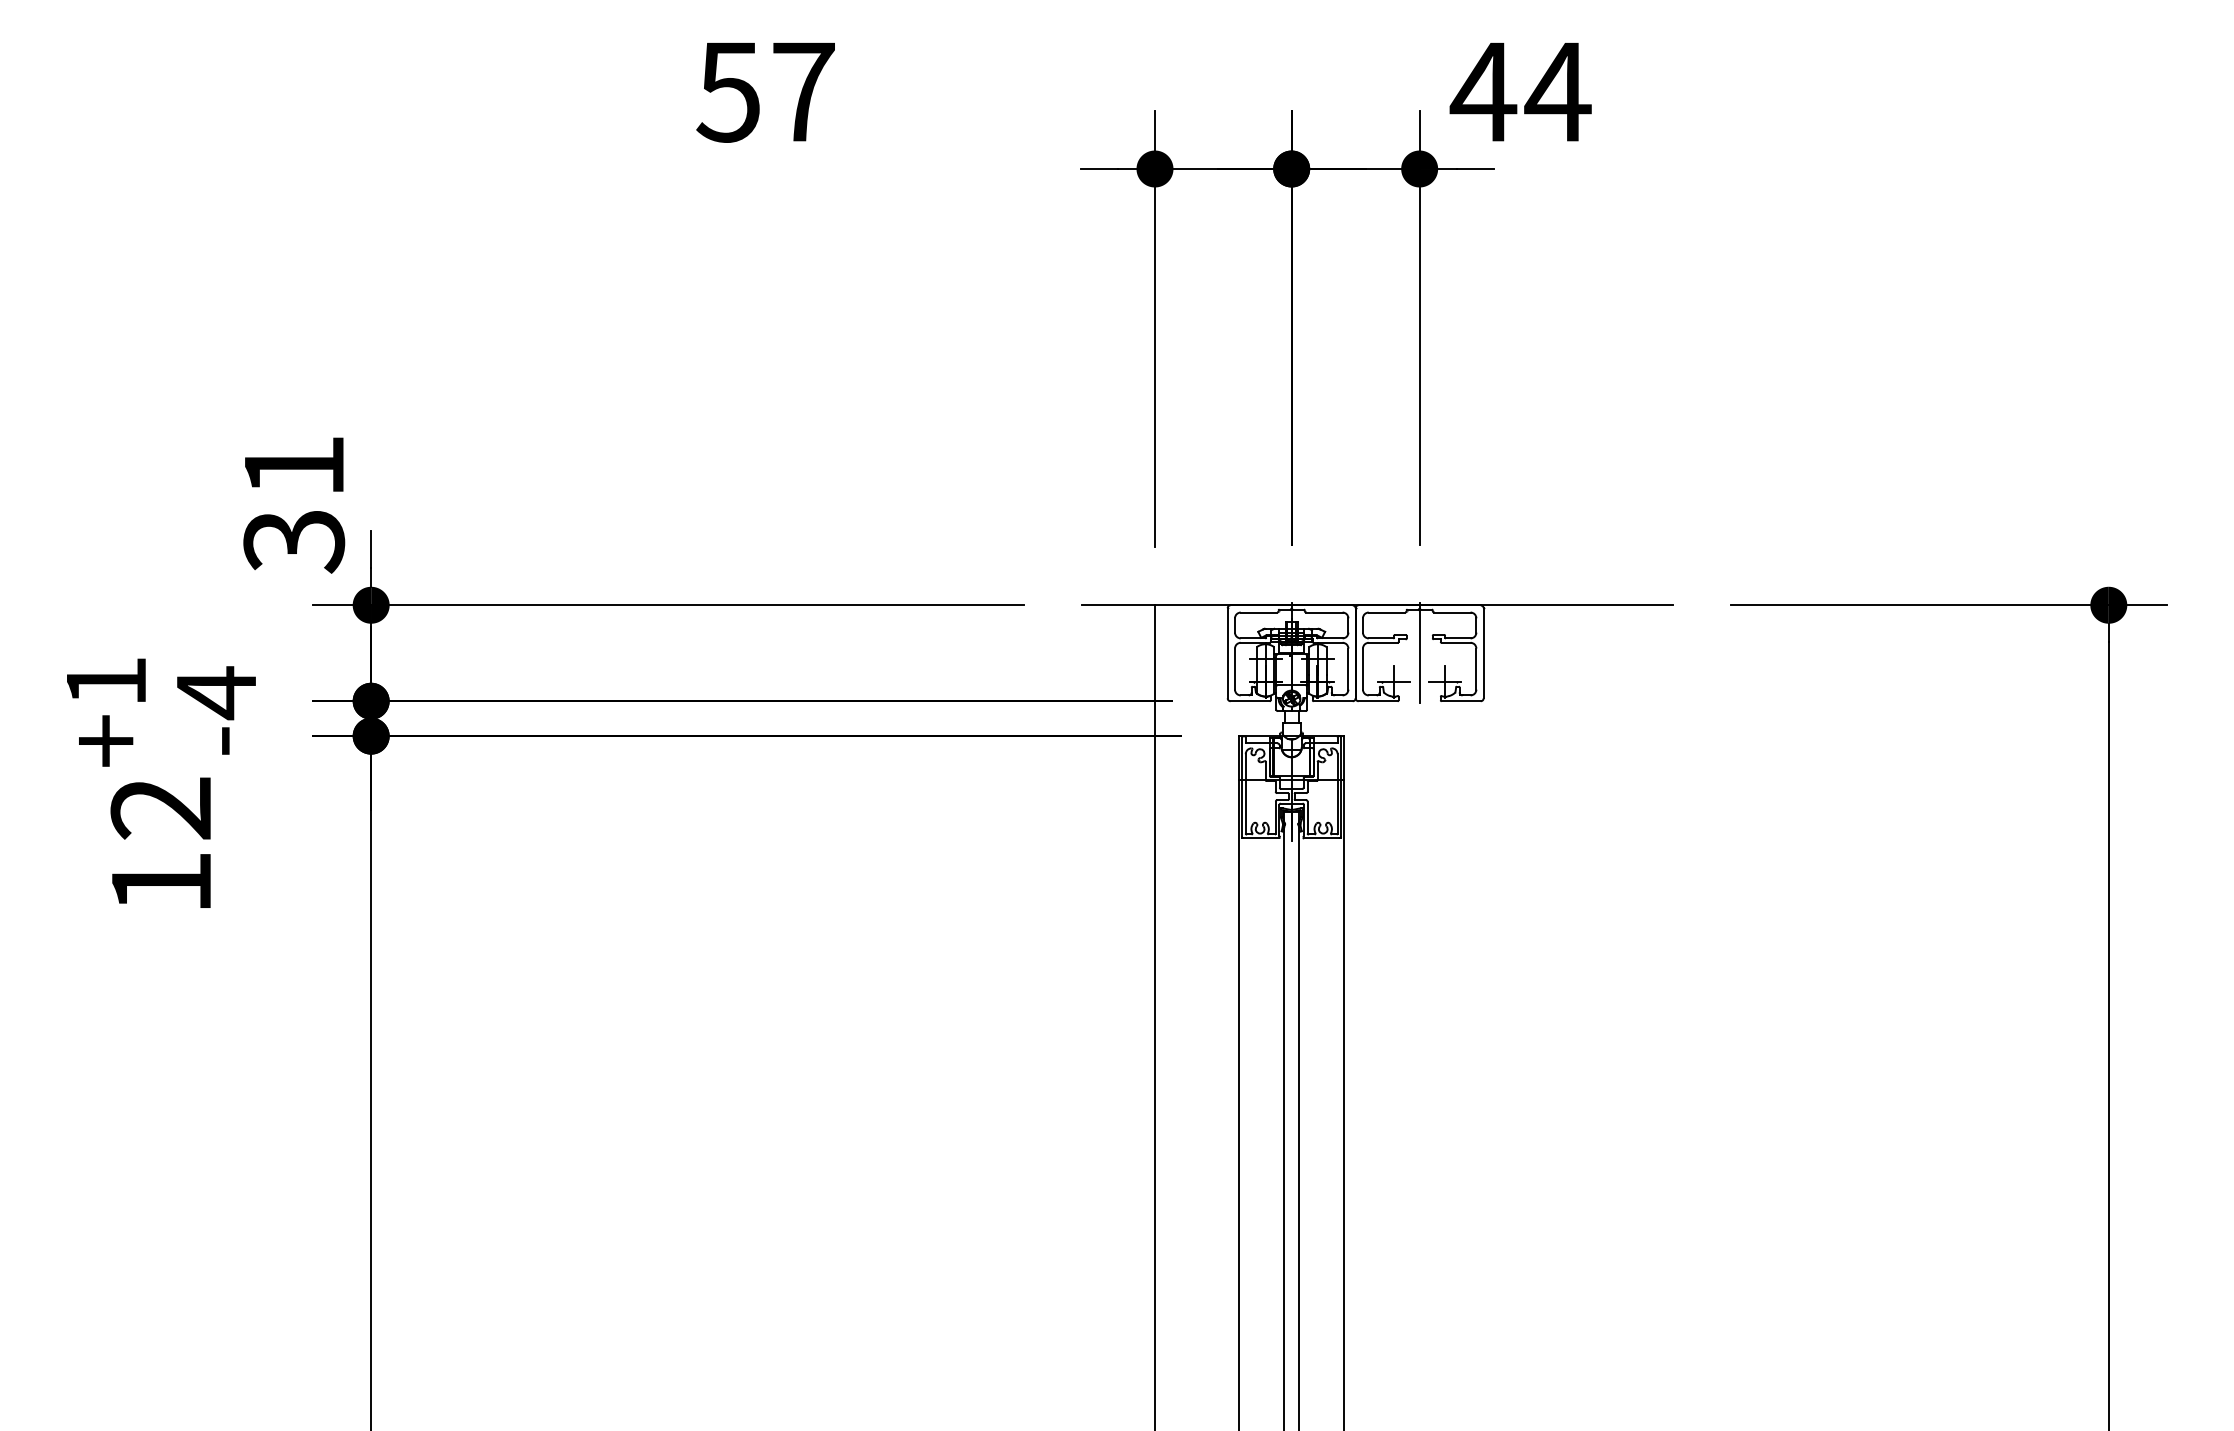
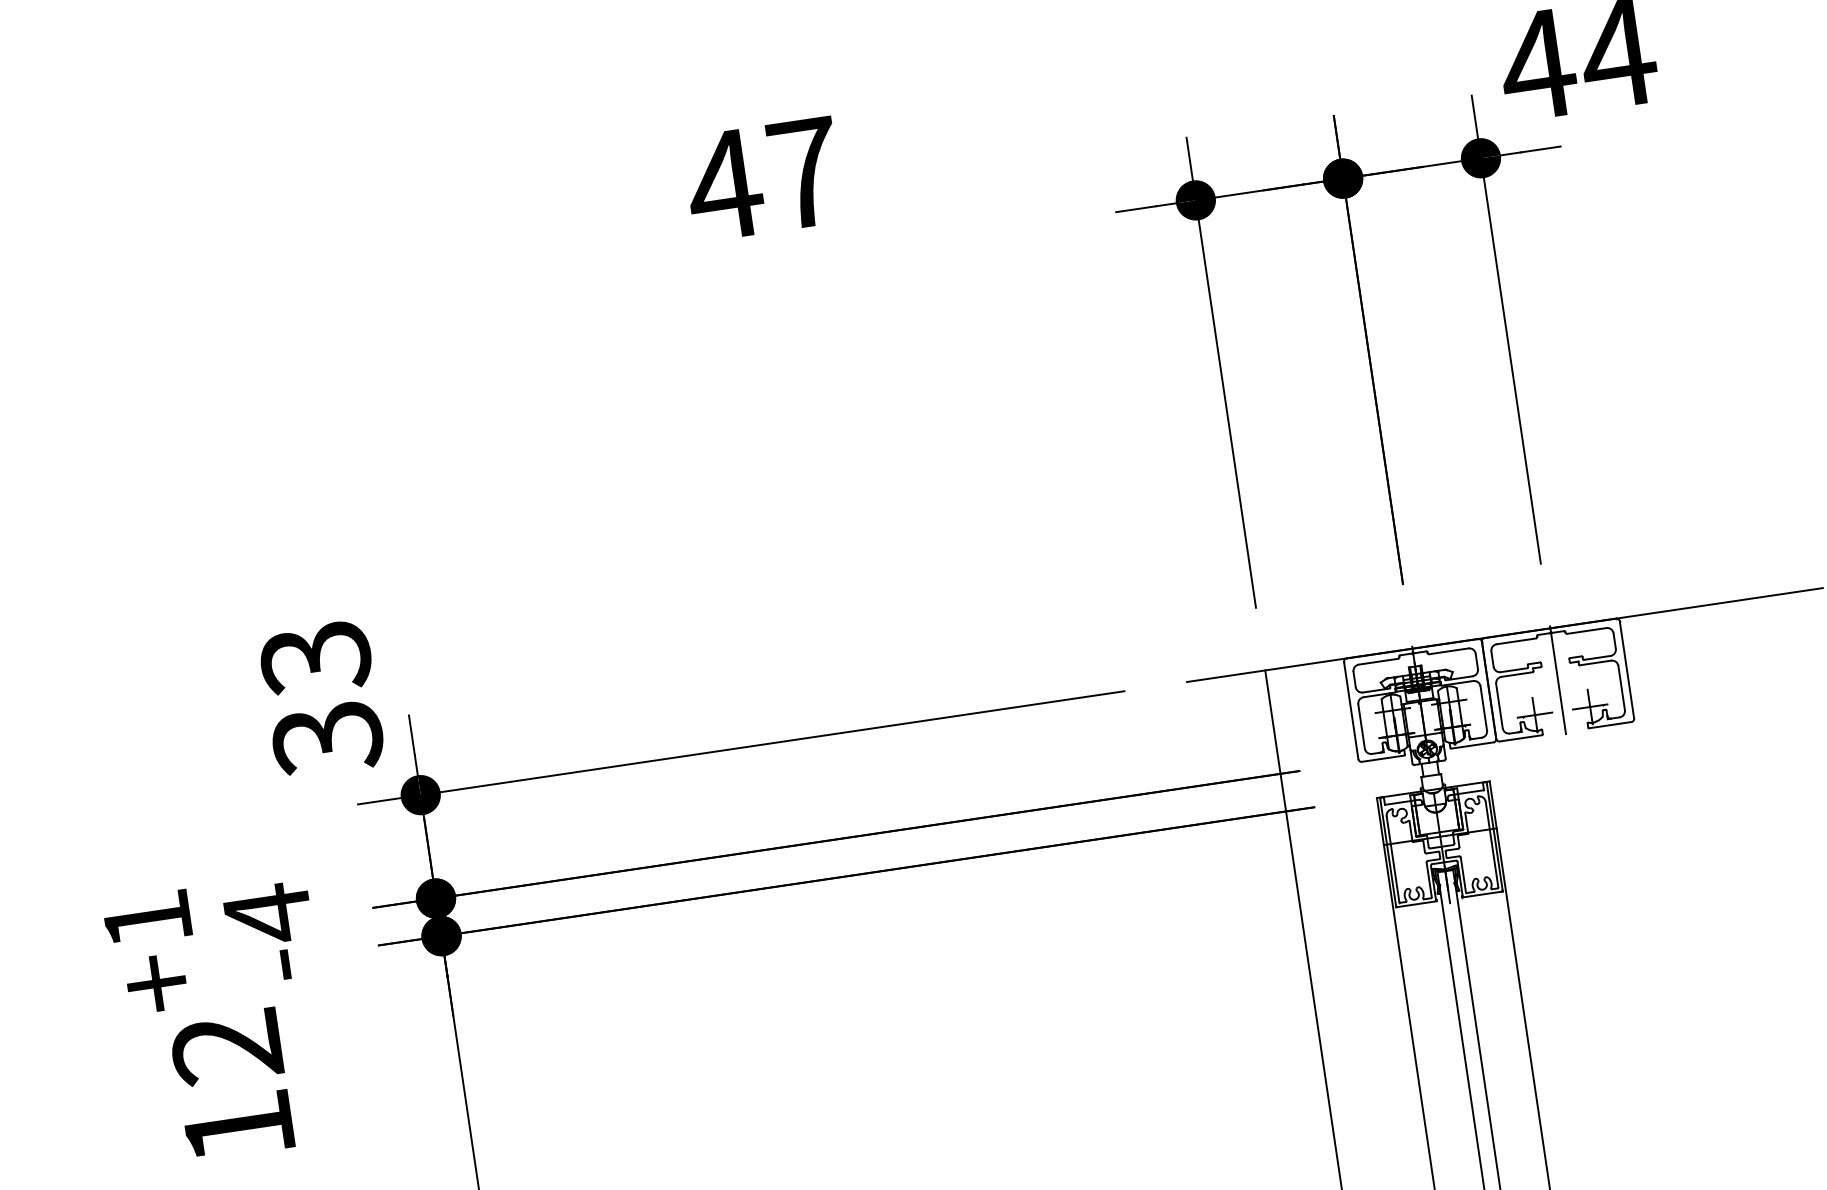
text: (728, 92) -> (724, 185), 57 -> 47
text: (294, 467) -> (316, 658), 31 -> 33

